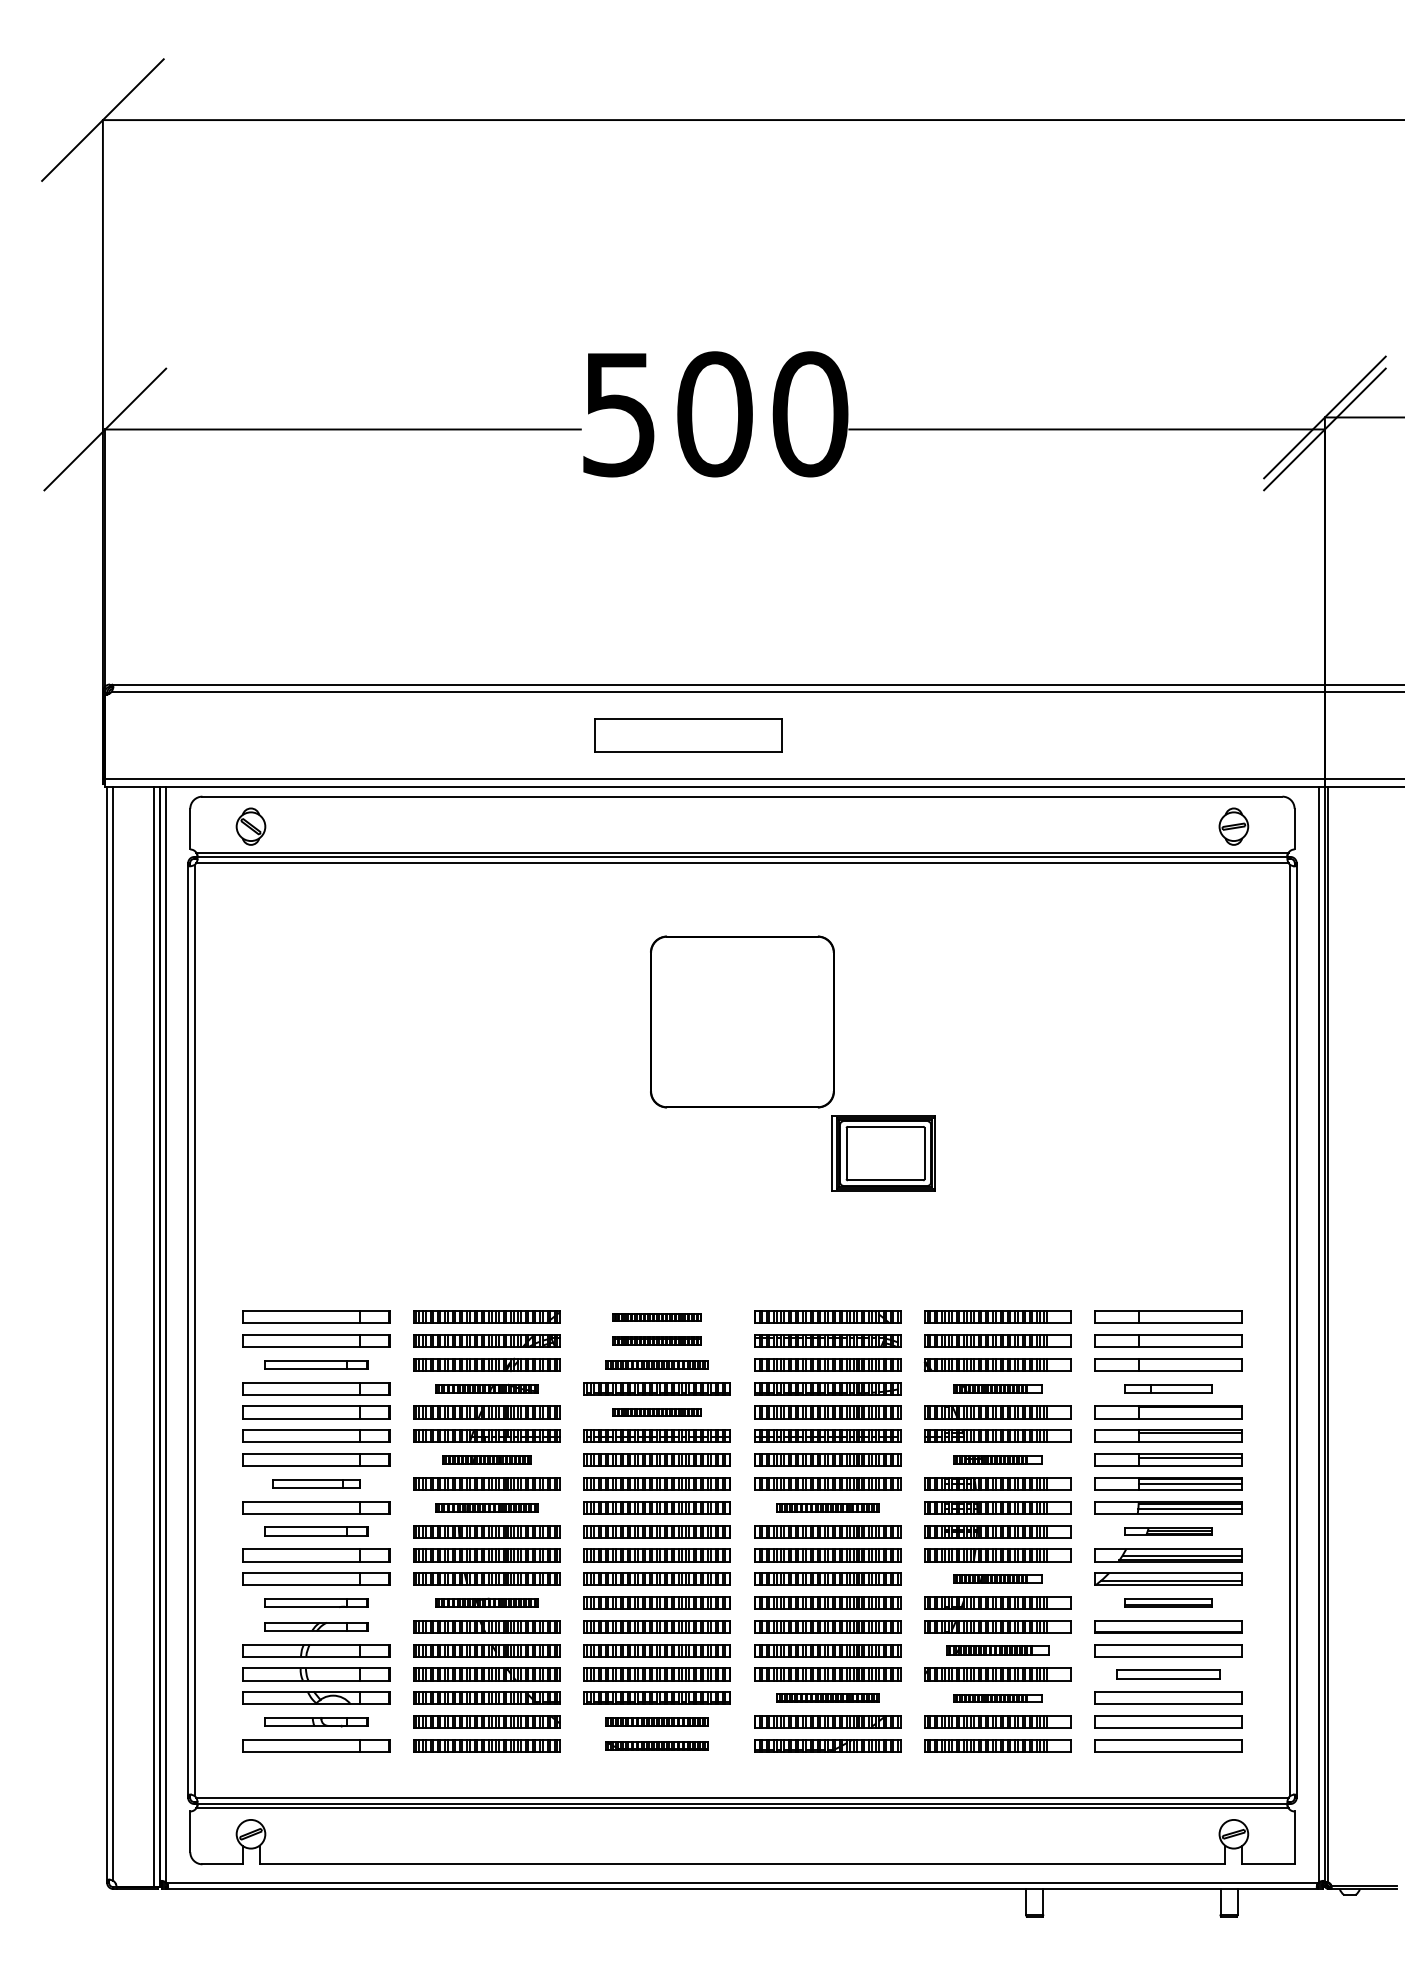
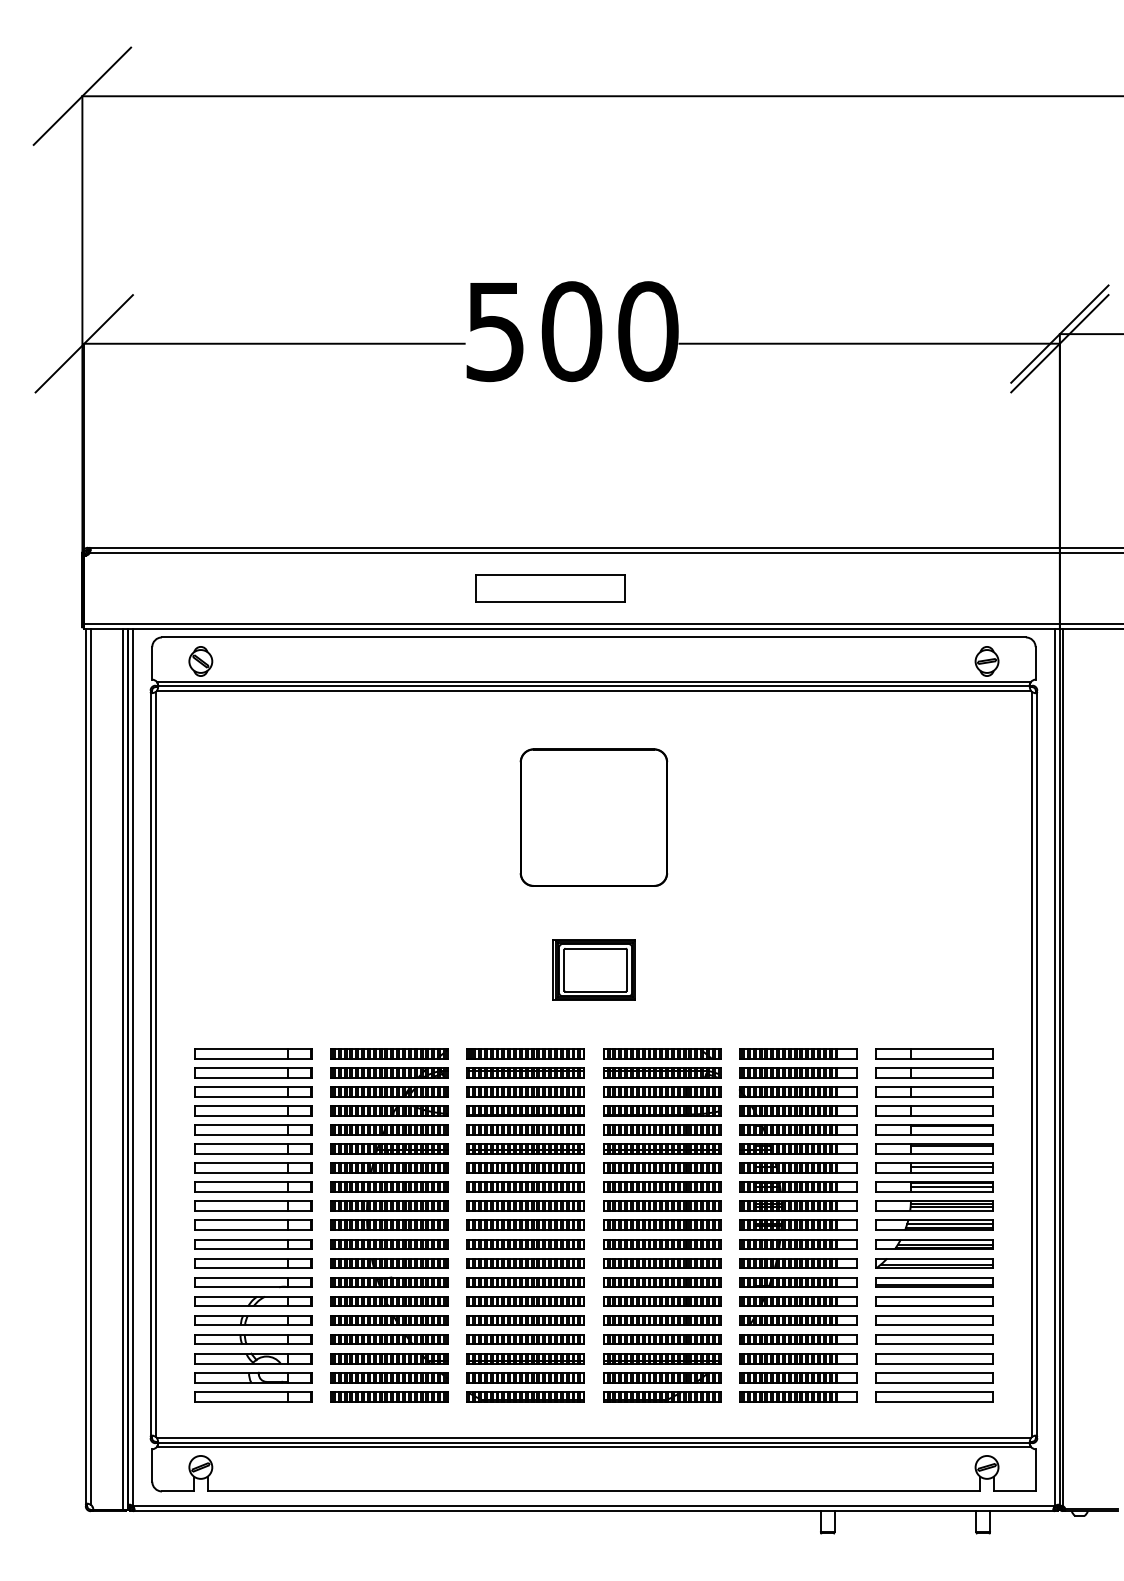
part: (883, 1153) -> (593, 970), moved
part: (656, 1316) -> (525, 1053), size x1.67
part: (656, 1340) -> (525, 1072), size x1.67
part: (316, 1364) -> (253, 1091), size x1.43
part: (656, 1364) -> (525, 1091), size x1.43
part: (486, 1388) -> (389, 1110), size x1.43
part: (997, 1388) -> (797, 1110), size x1.67
part: (1168, 1388) -> (934, 1110), size x1.67
part: (656, 1412) -> (525, 1130), size x1.67
part: (486, 1459) -> (389, 1167), size x1.67
part: (997, 1459) -> (797, 1167), size x1.67
part: (316, 1483) -> (253, 1186), size x1.67
part: (486, 1507) -> (389, 1206), size x1.43
part: (827, 1507) -> (661, 1206), size x1.43
part: (316, 1531) -> (253, 1225), size x1.43
part: (1168, 1531) -> (934, 1225), size x1.67
part: (997, 1578) -> (797, 1262), size x1.67
part: (316, 1602) -> (253, 1282), size x1.43
part: (486, 1602) -> (389, 1282), size x1.43
part: (1168, 1602) -> (934, 1282), size x1.67
part: (316, 1626) -> (253, 1301), size x1.43
part: (997, 1650) -> (797, 1320), size x1.43
part: (1168, 1674) -> (934, 1339), size x1.43
part: (827, 1697) -> (661, 1358), size x1.43
part: (997, 1697) -> (797, 1358), size x1.67
part: (656, 1721) -> (525, 1377), size x1.43
part: (316, 1722) -> (253, 1378), size x1.43
part: (656, 1745) -> (525, 1396), size x1.43

